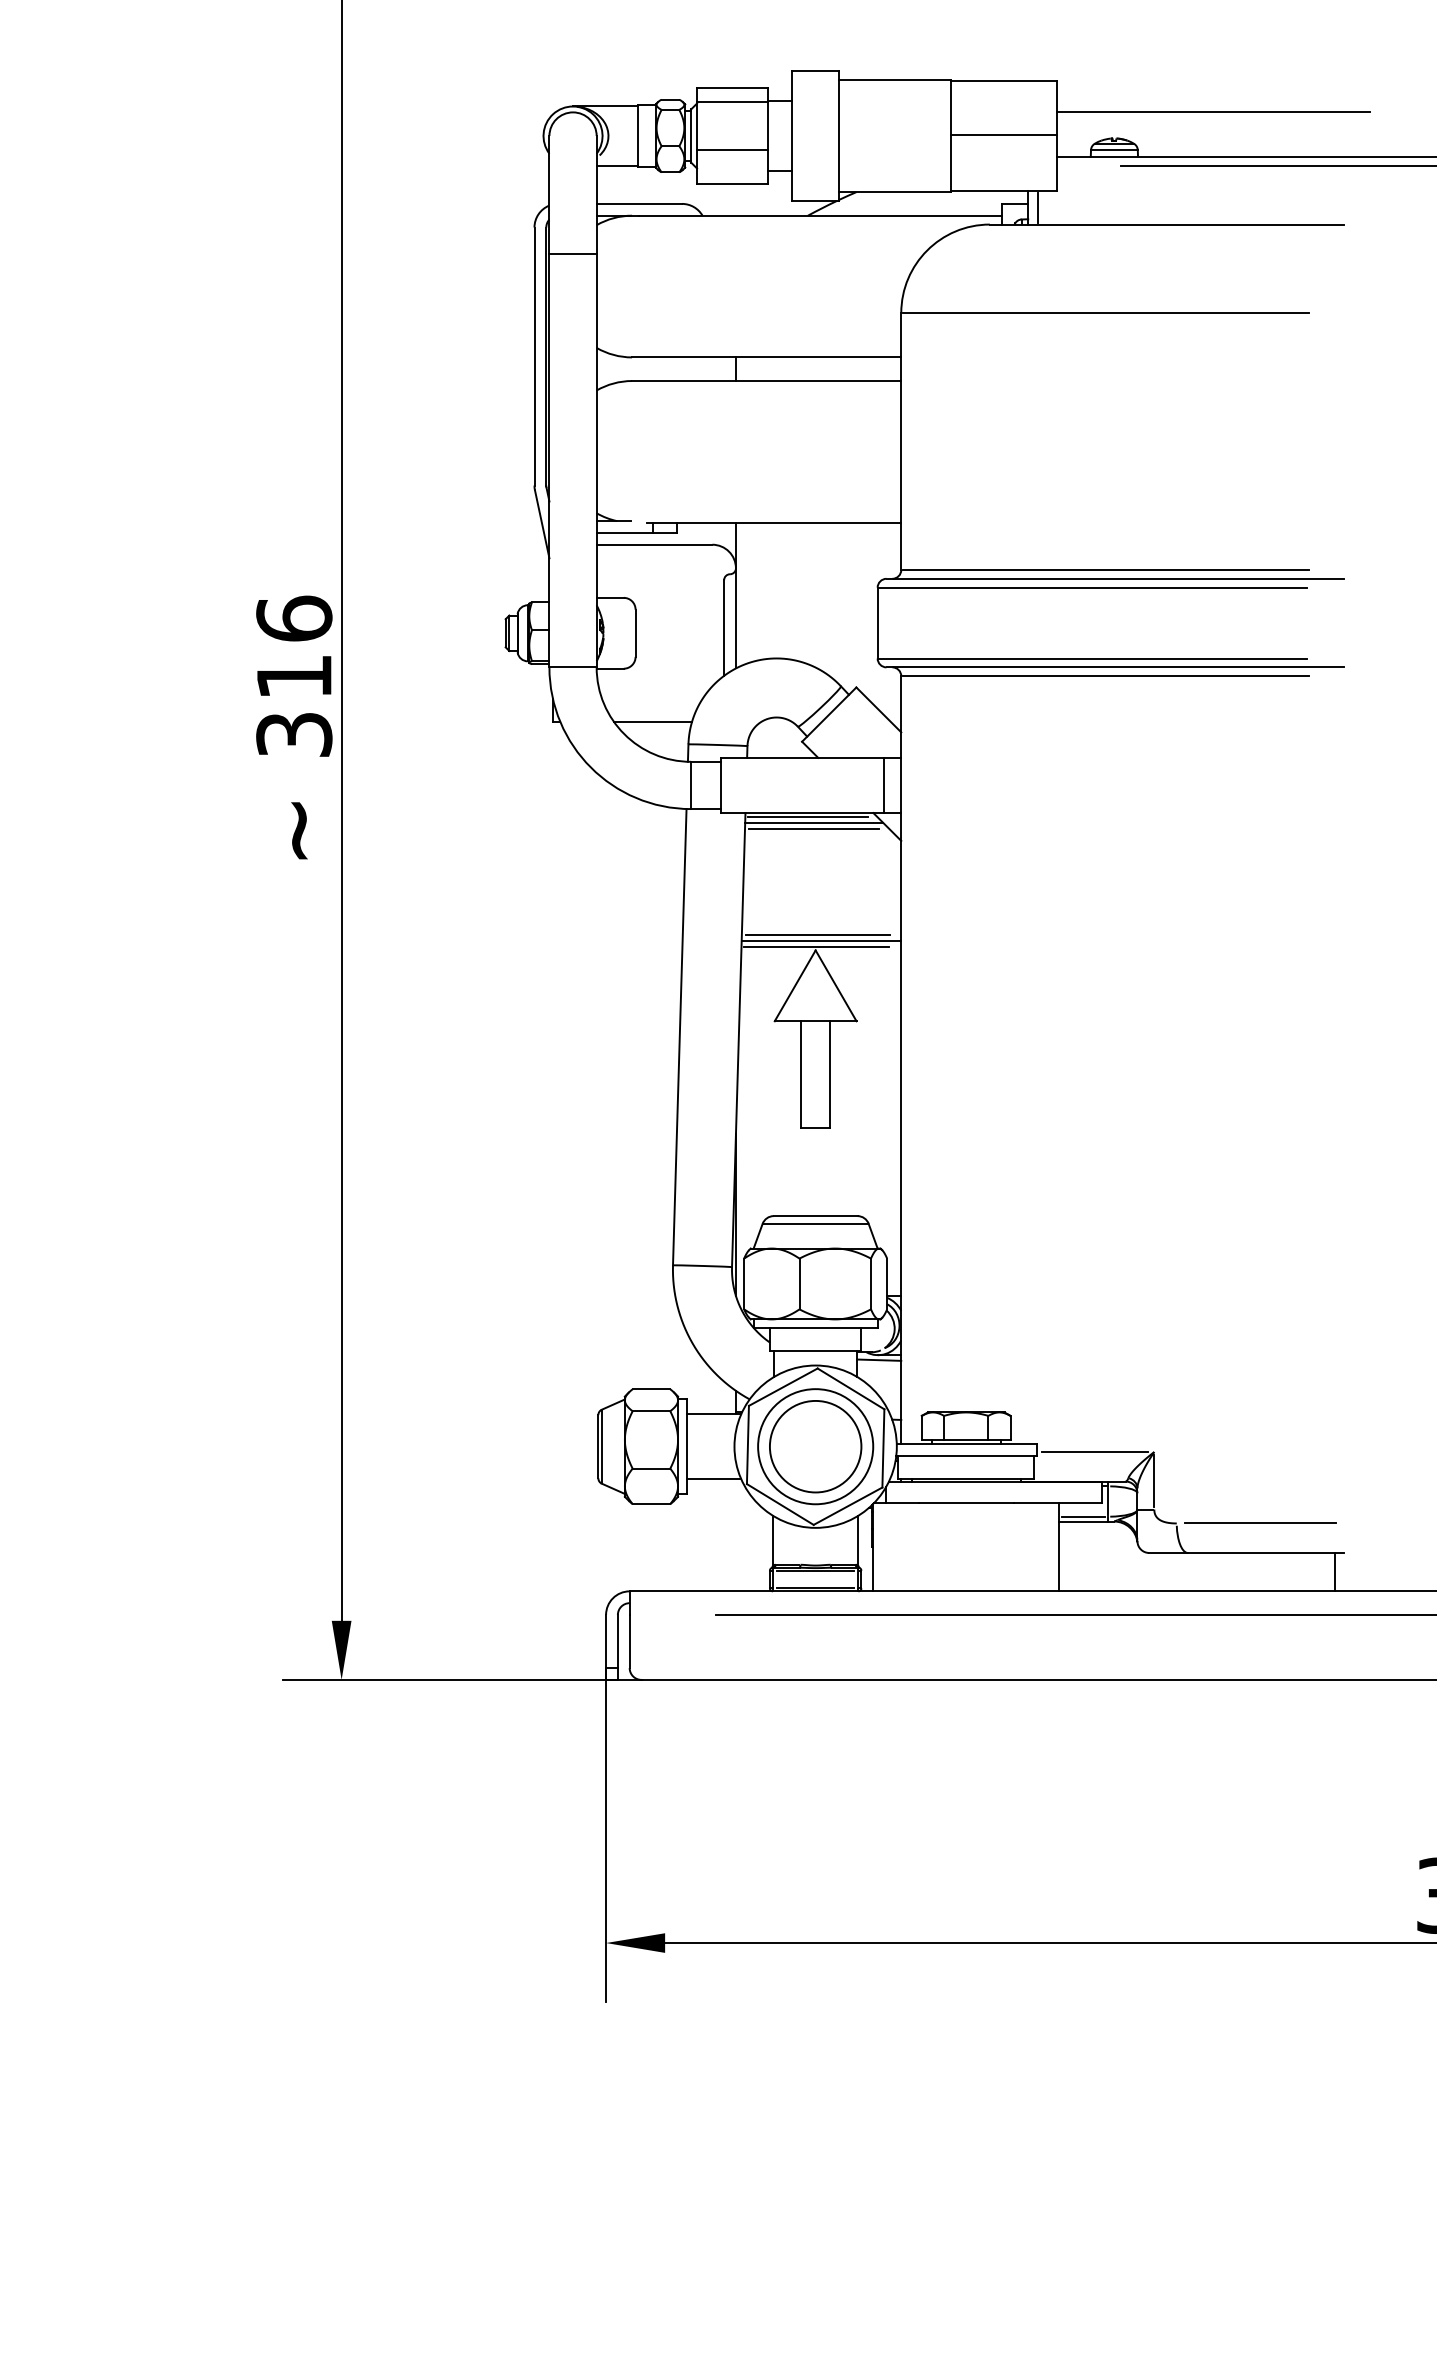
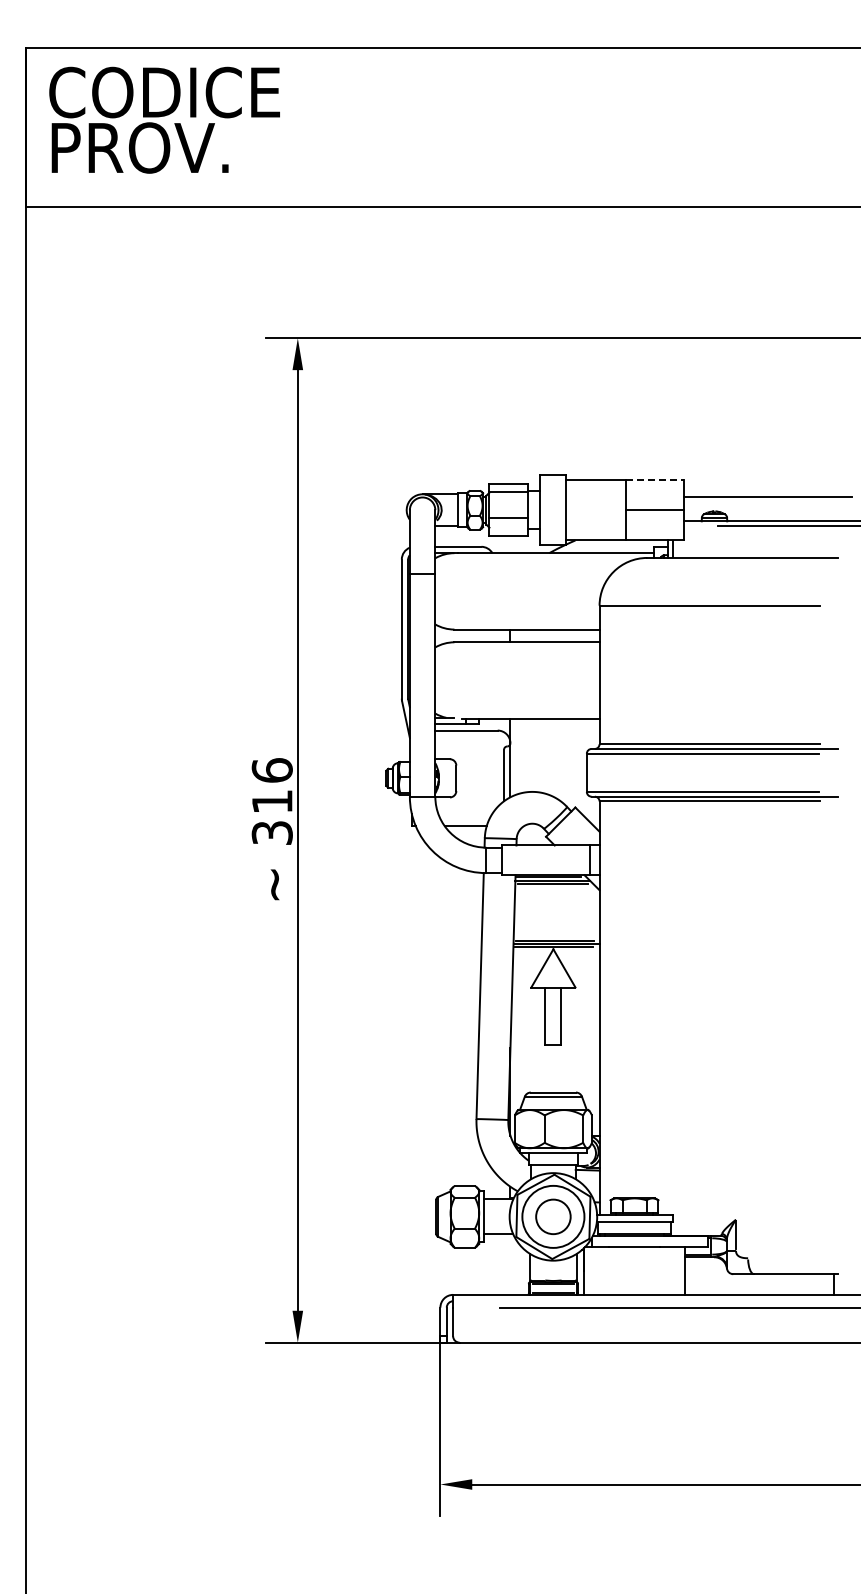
line: (1003, 80) -> (654, 480), solid -> dashed
circle: (815, 1445) -> (553, 1216), size x0.7
line: (1094, 1451) -> (703, 1219), removed
line: (1259, 1523) -> (792, 1258), removed

